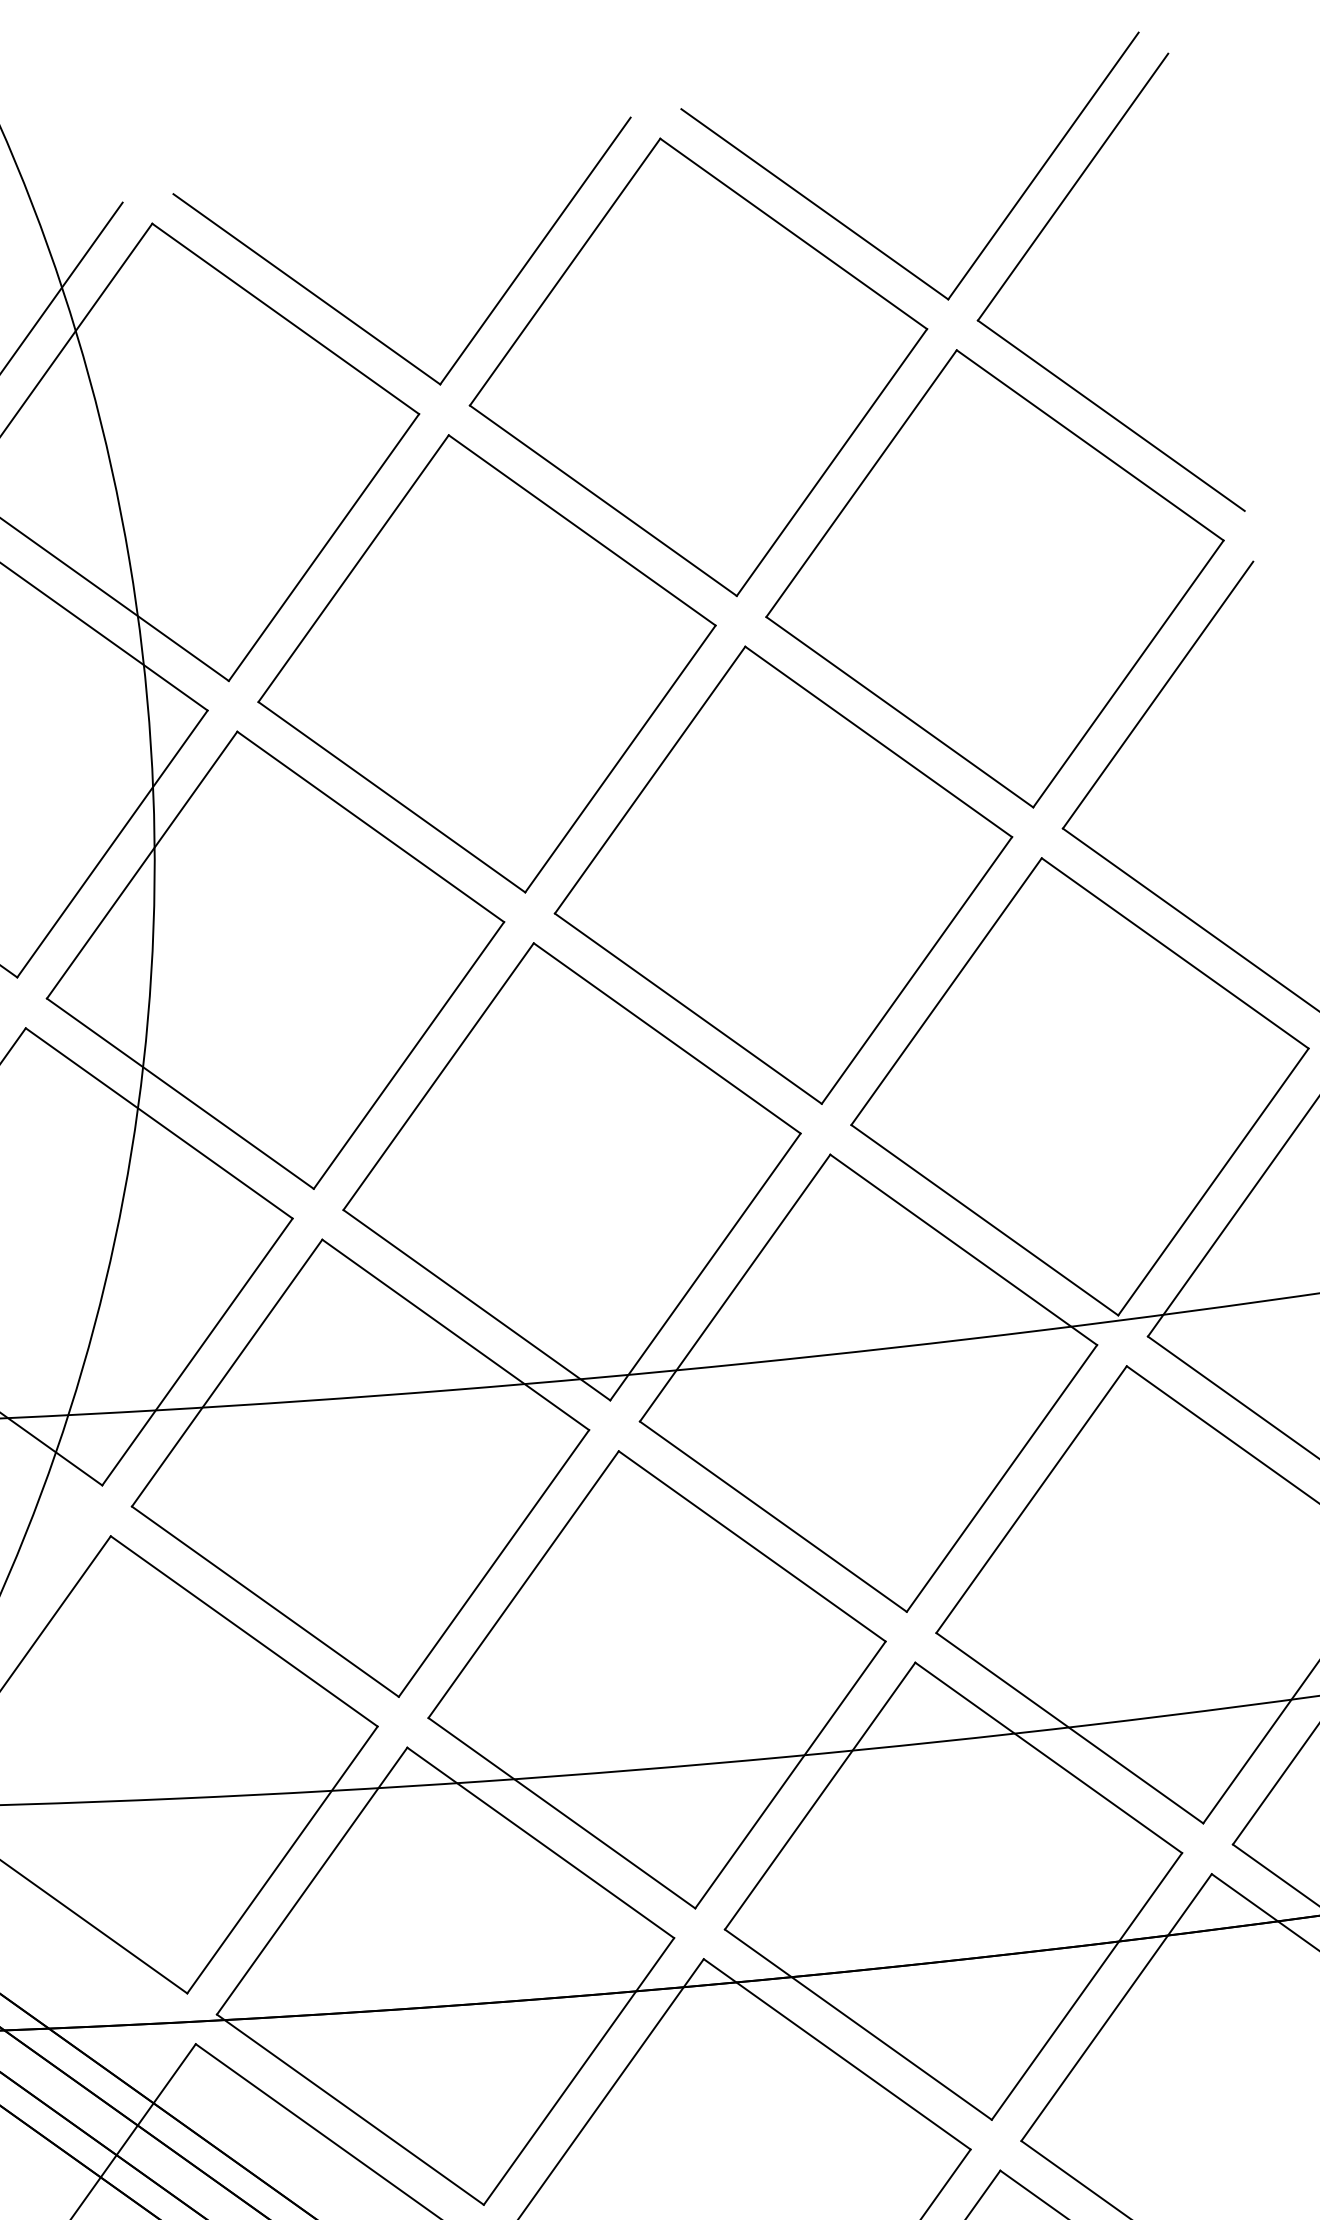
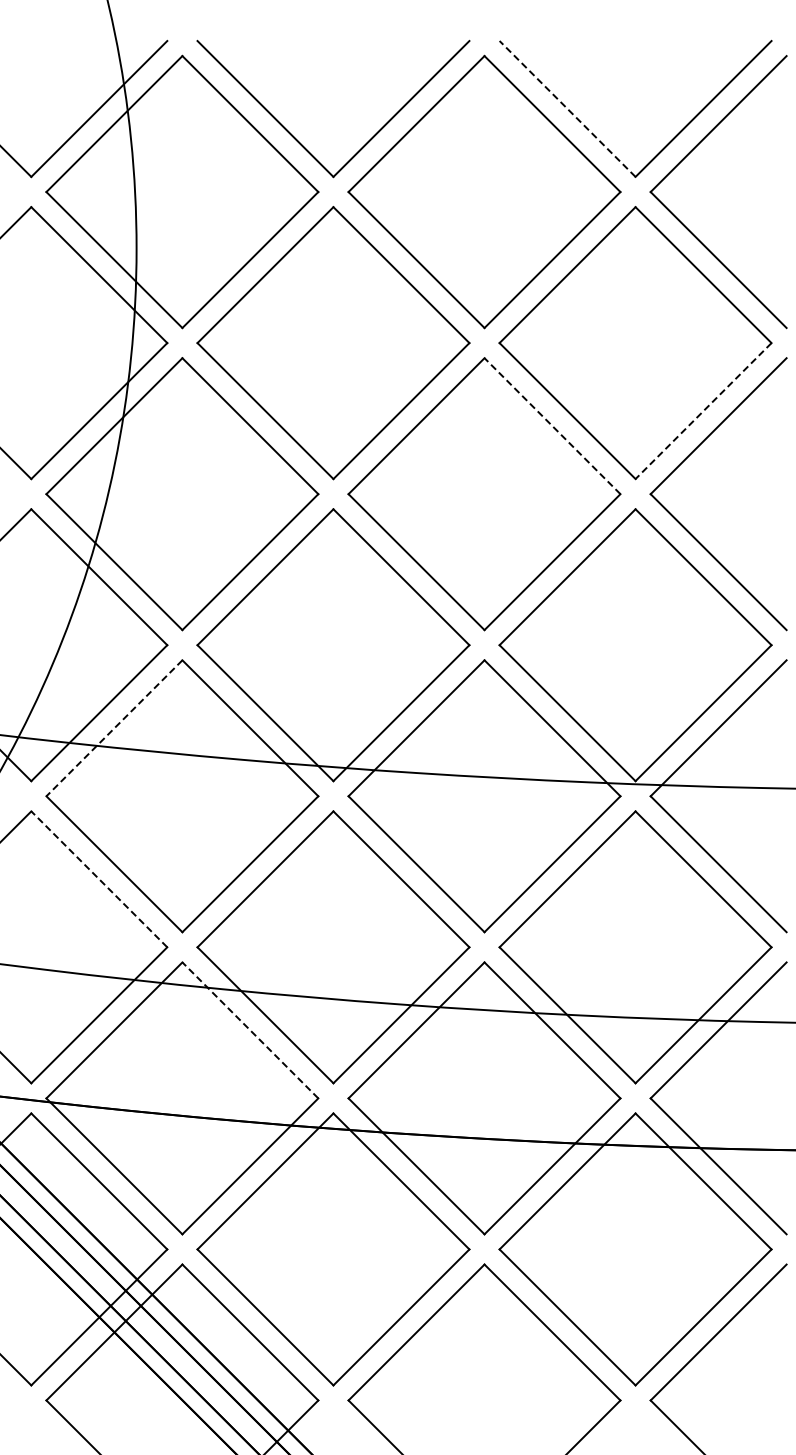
line: (814, 203) -> (567, 108), solid -> dashed
line: (1128, 674) -> (703, 411), solid -> dashed
line: (878, 740) -> (552, 425), solid -> dashed
line: (227, 1373) -> (114, 728), solid -> dashed
line: (242, 1631) -> (98, 879), solid -> dashed
line: (540, 1842) -> (250, 1030), solid -> dashed

